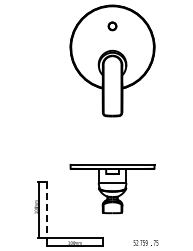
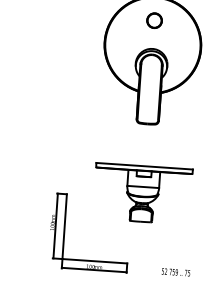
circle: (112, 26) -> (154, 20), size x1.67
part: (112, 189) -> (142, 194), moved
line: (46, 210) -> (64, 227), dashed -> solid

